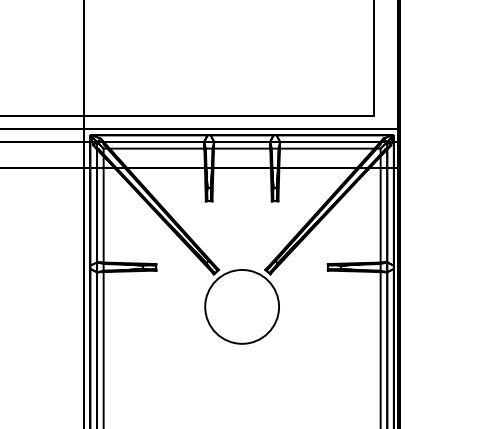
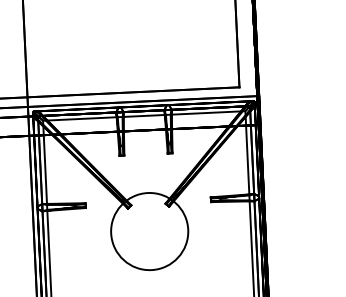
circle: (241, 306) -> (149, 231), size x1.43

